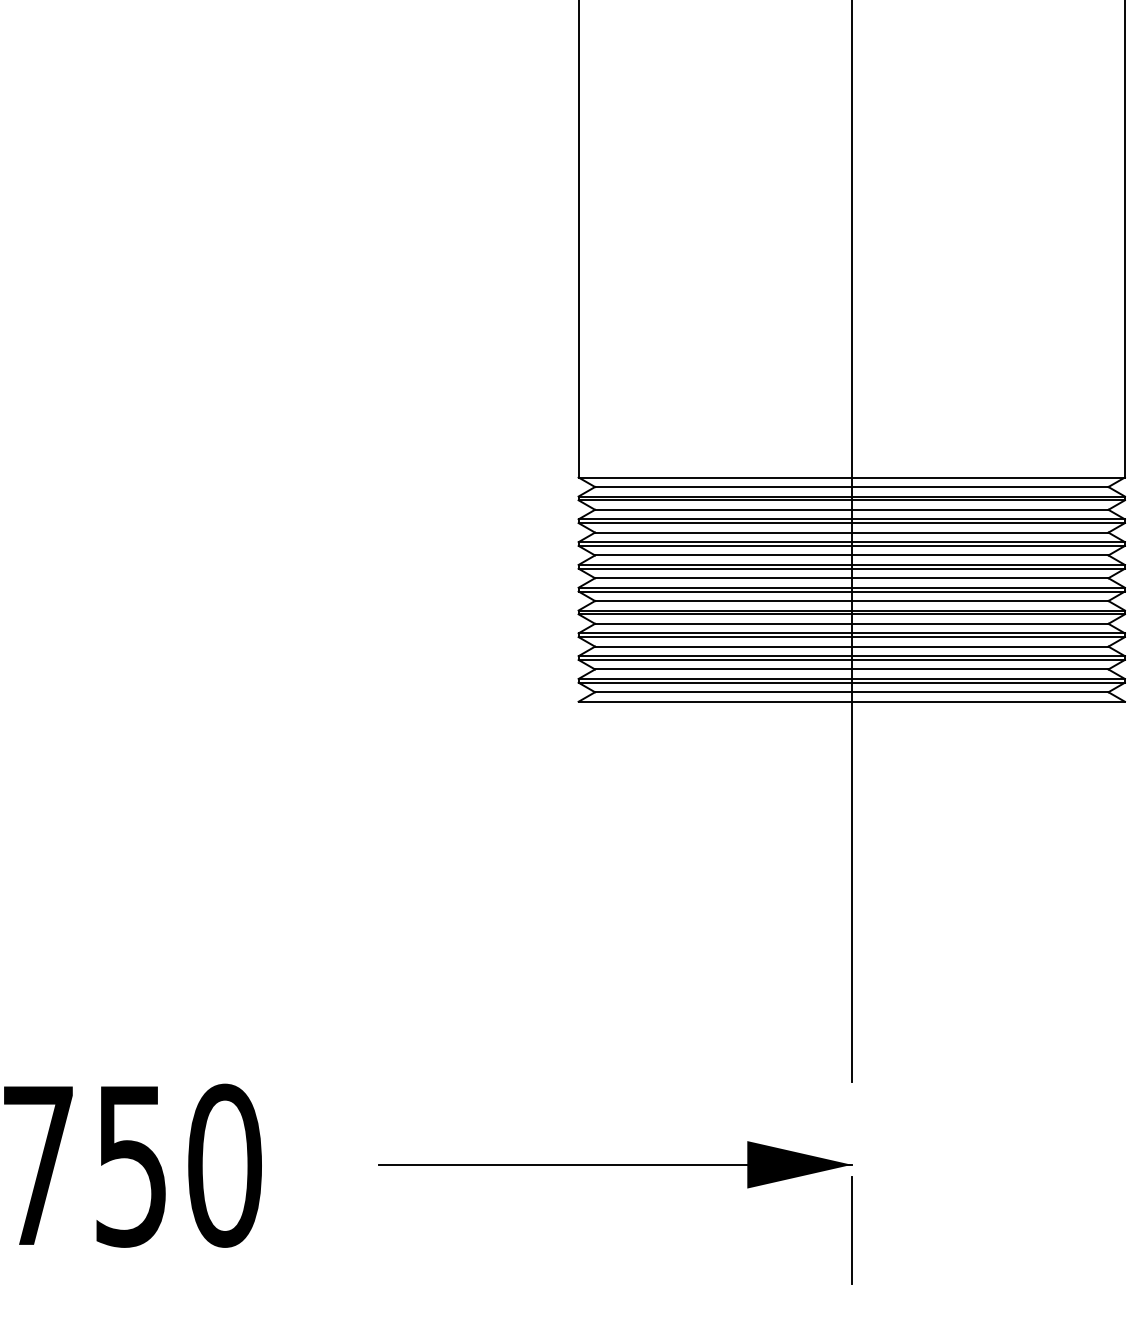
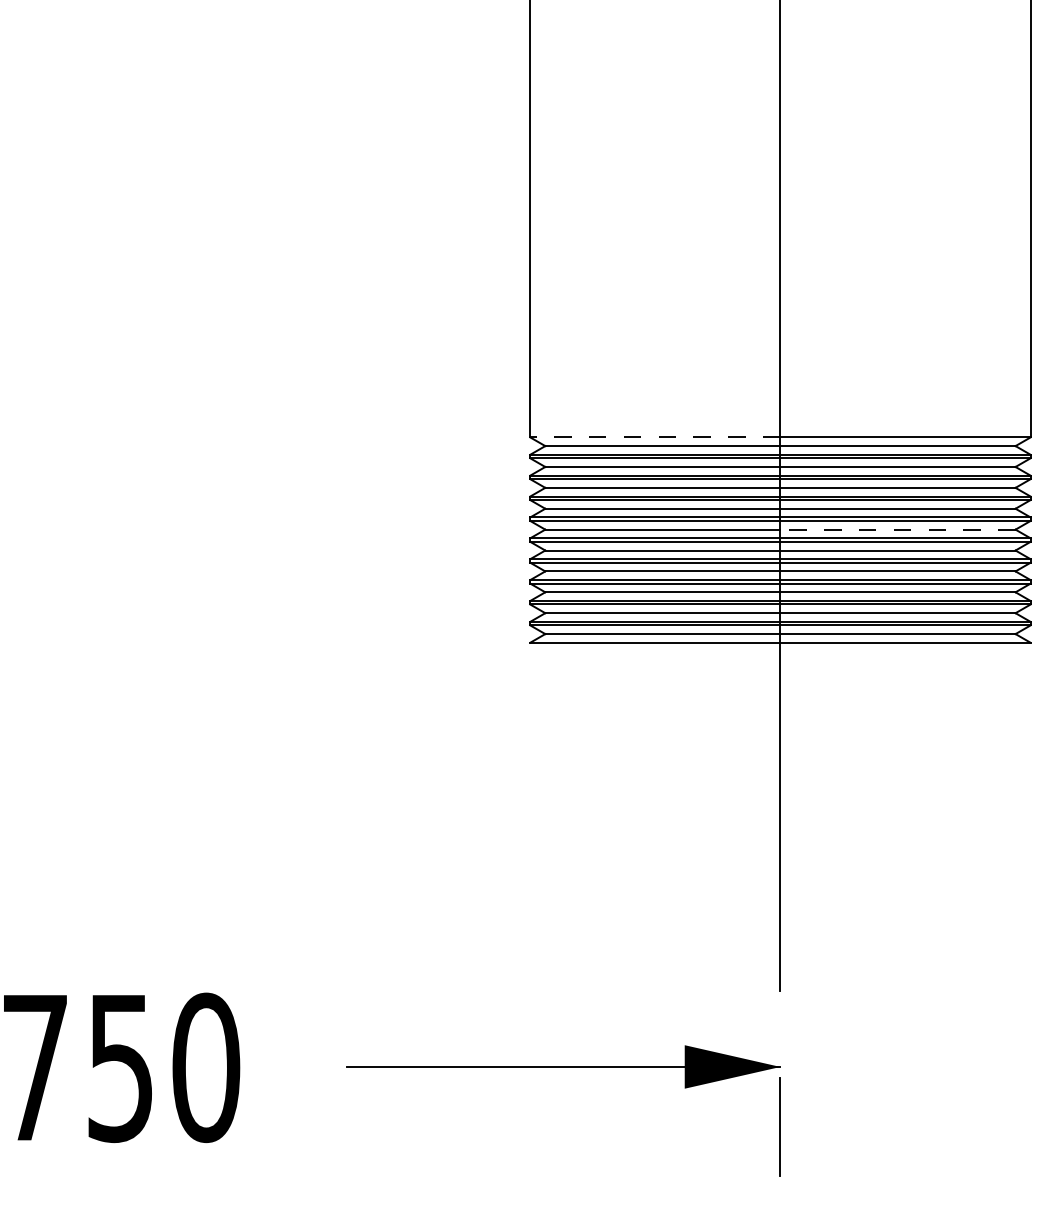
line: (714, 477) -> (654, 437), solid -> dashed
line: (980, 578) -> (898, 529), solid -> dashed

